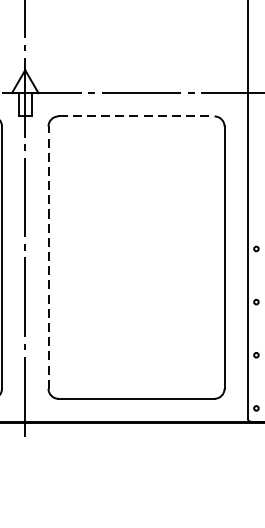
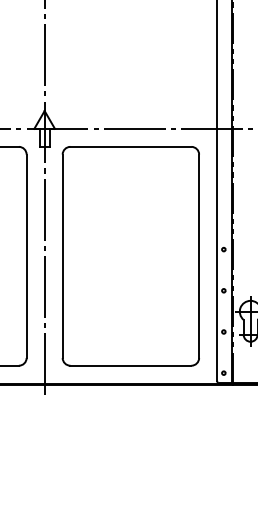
line: (135, 115) -> (130, 146), dashed -> solid
line: (48, 257) -> (62, 256), dashed -> solid

